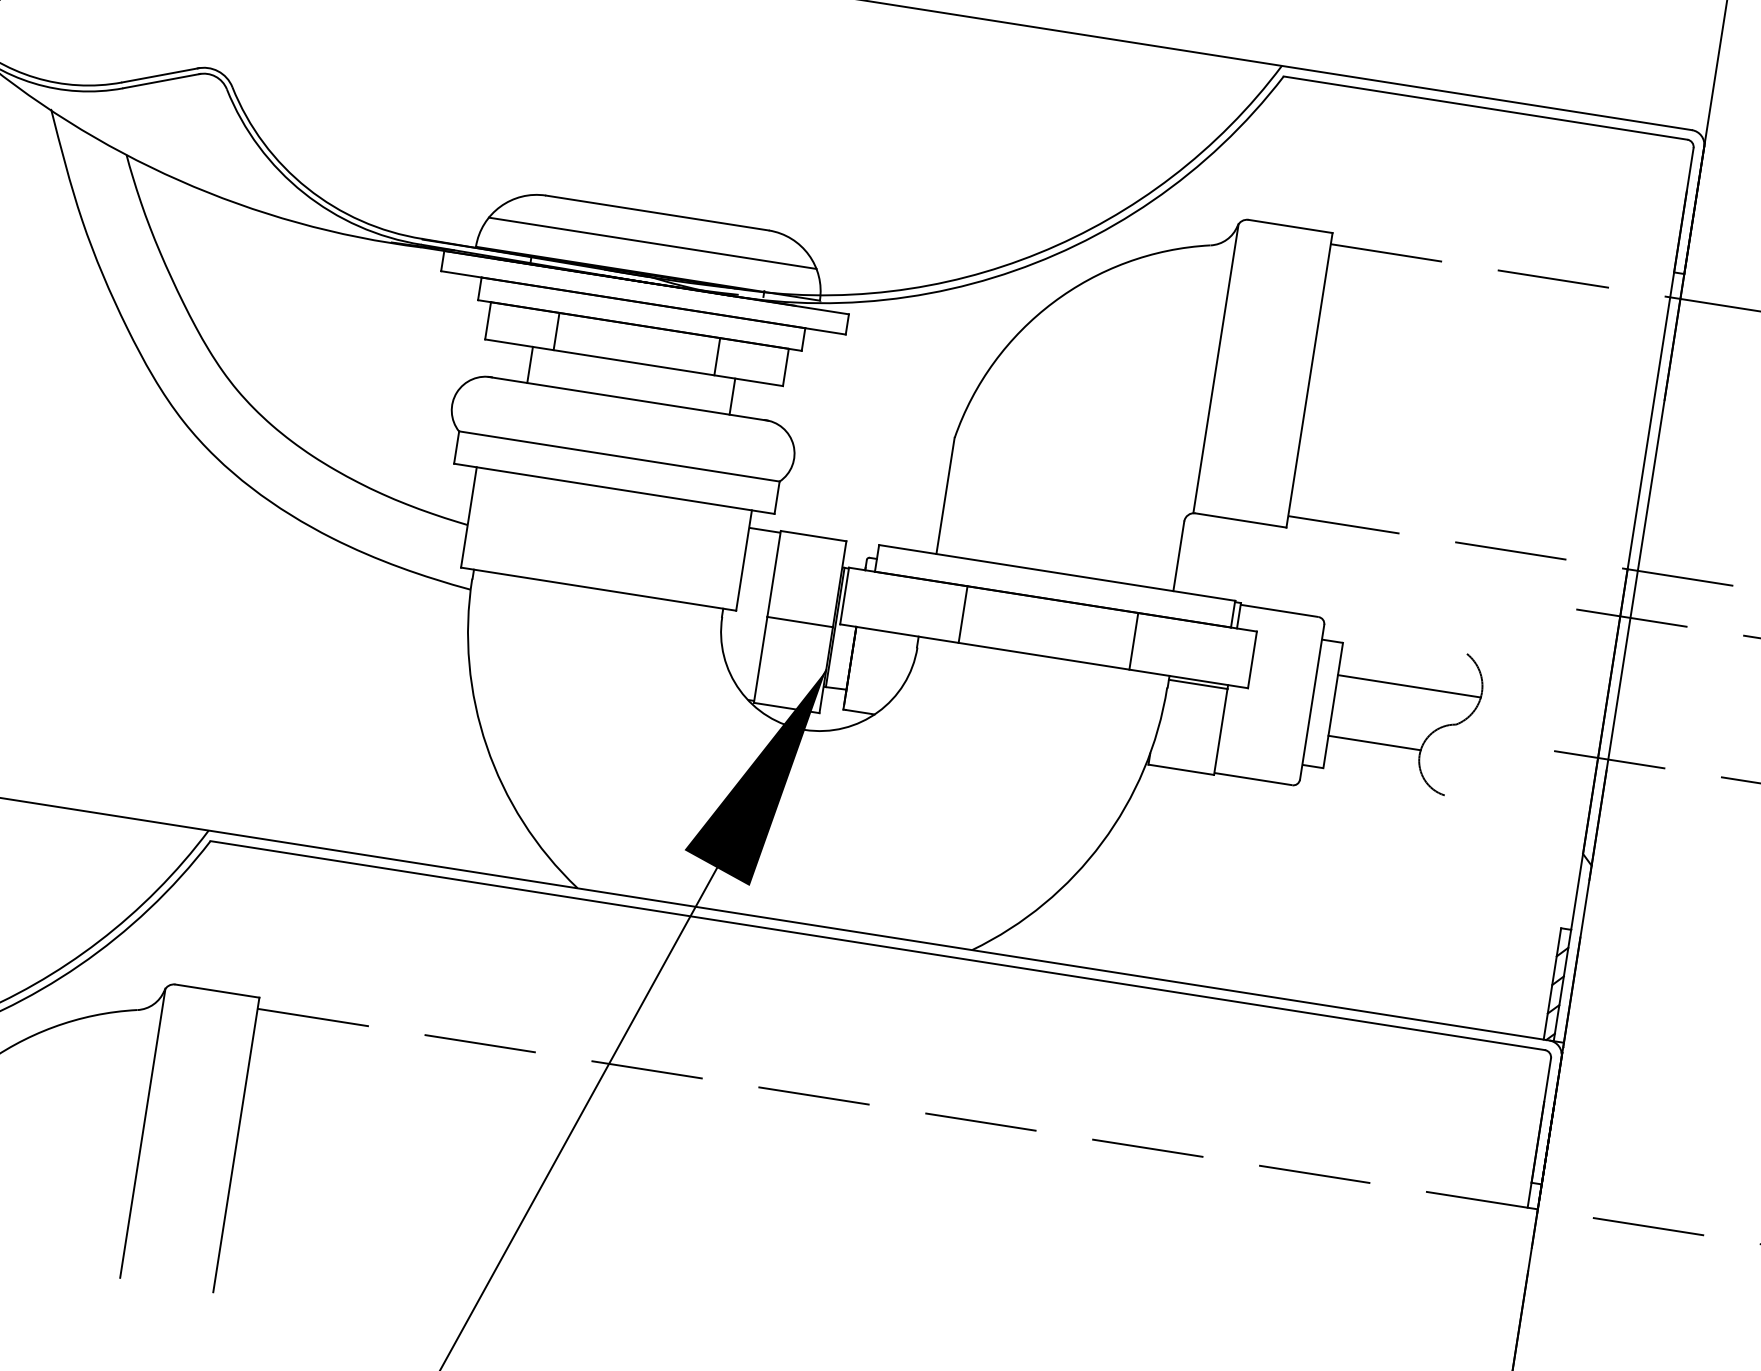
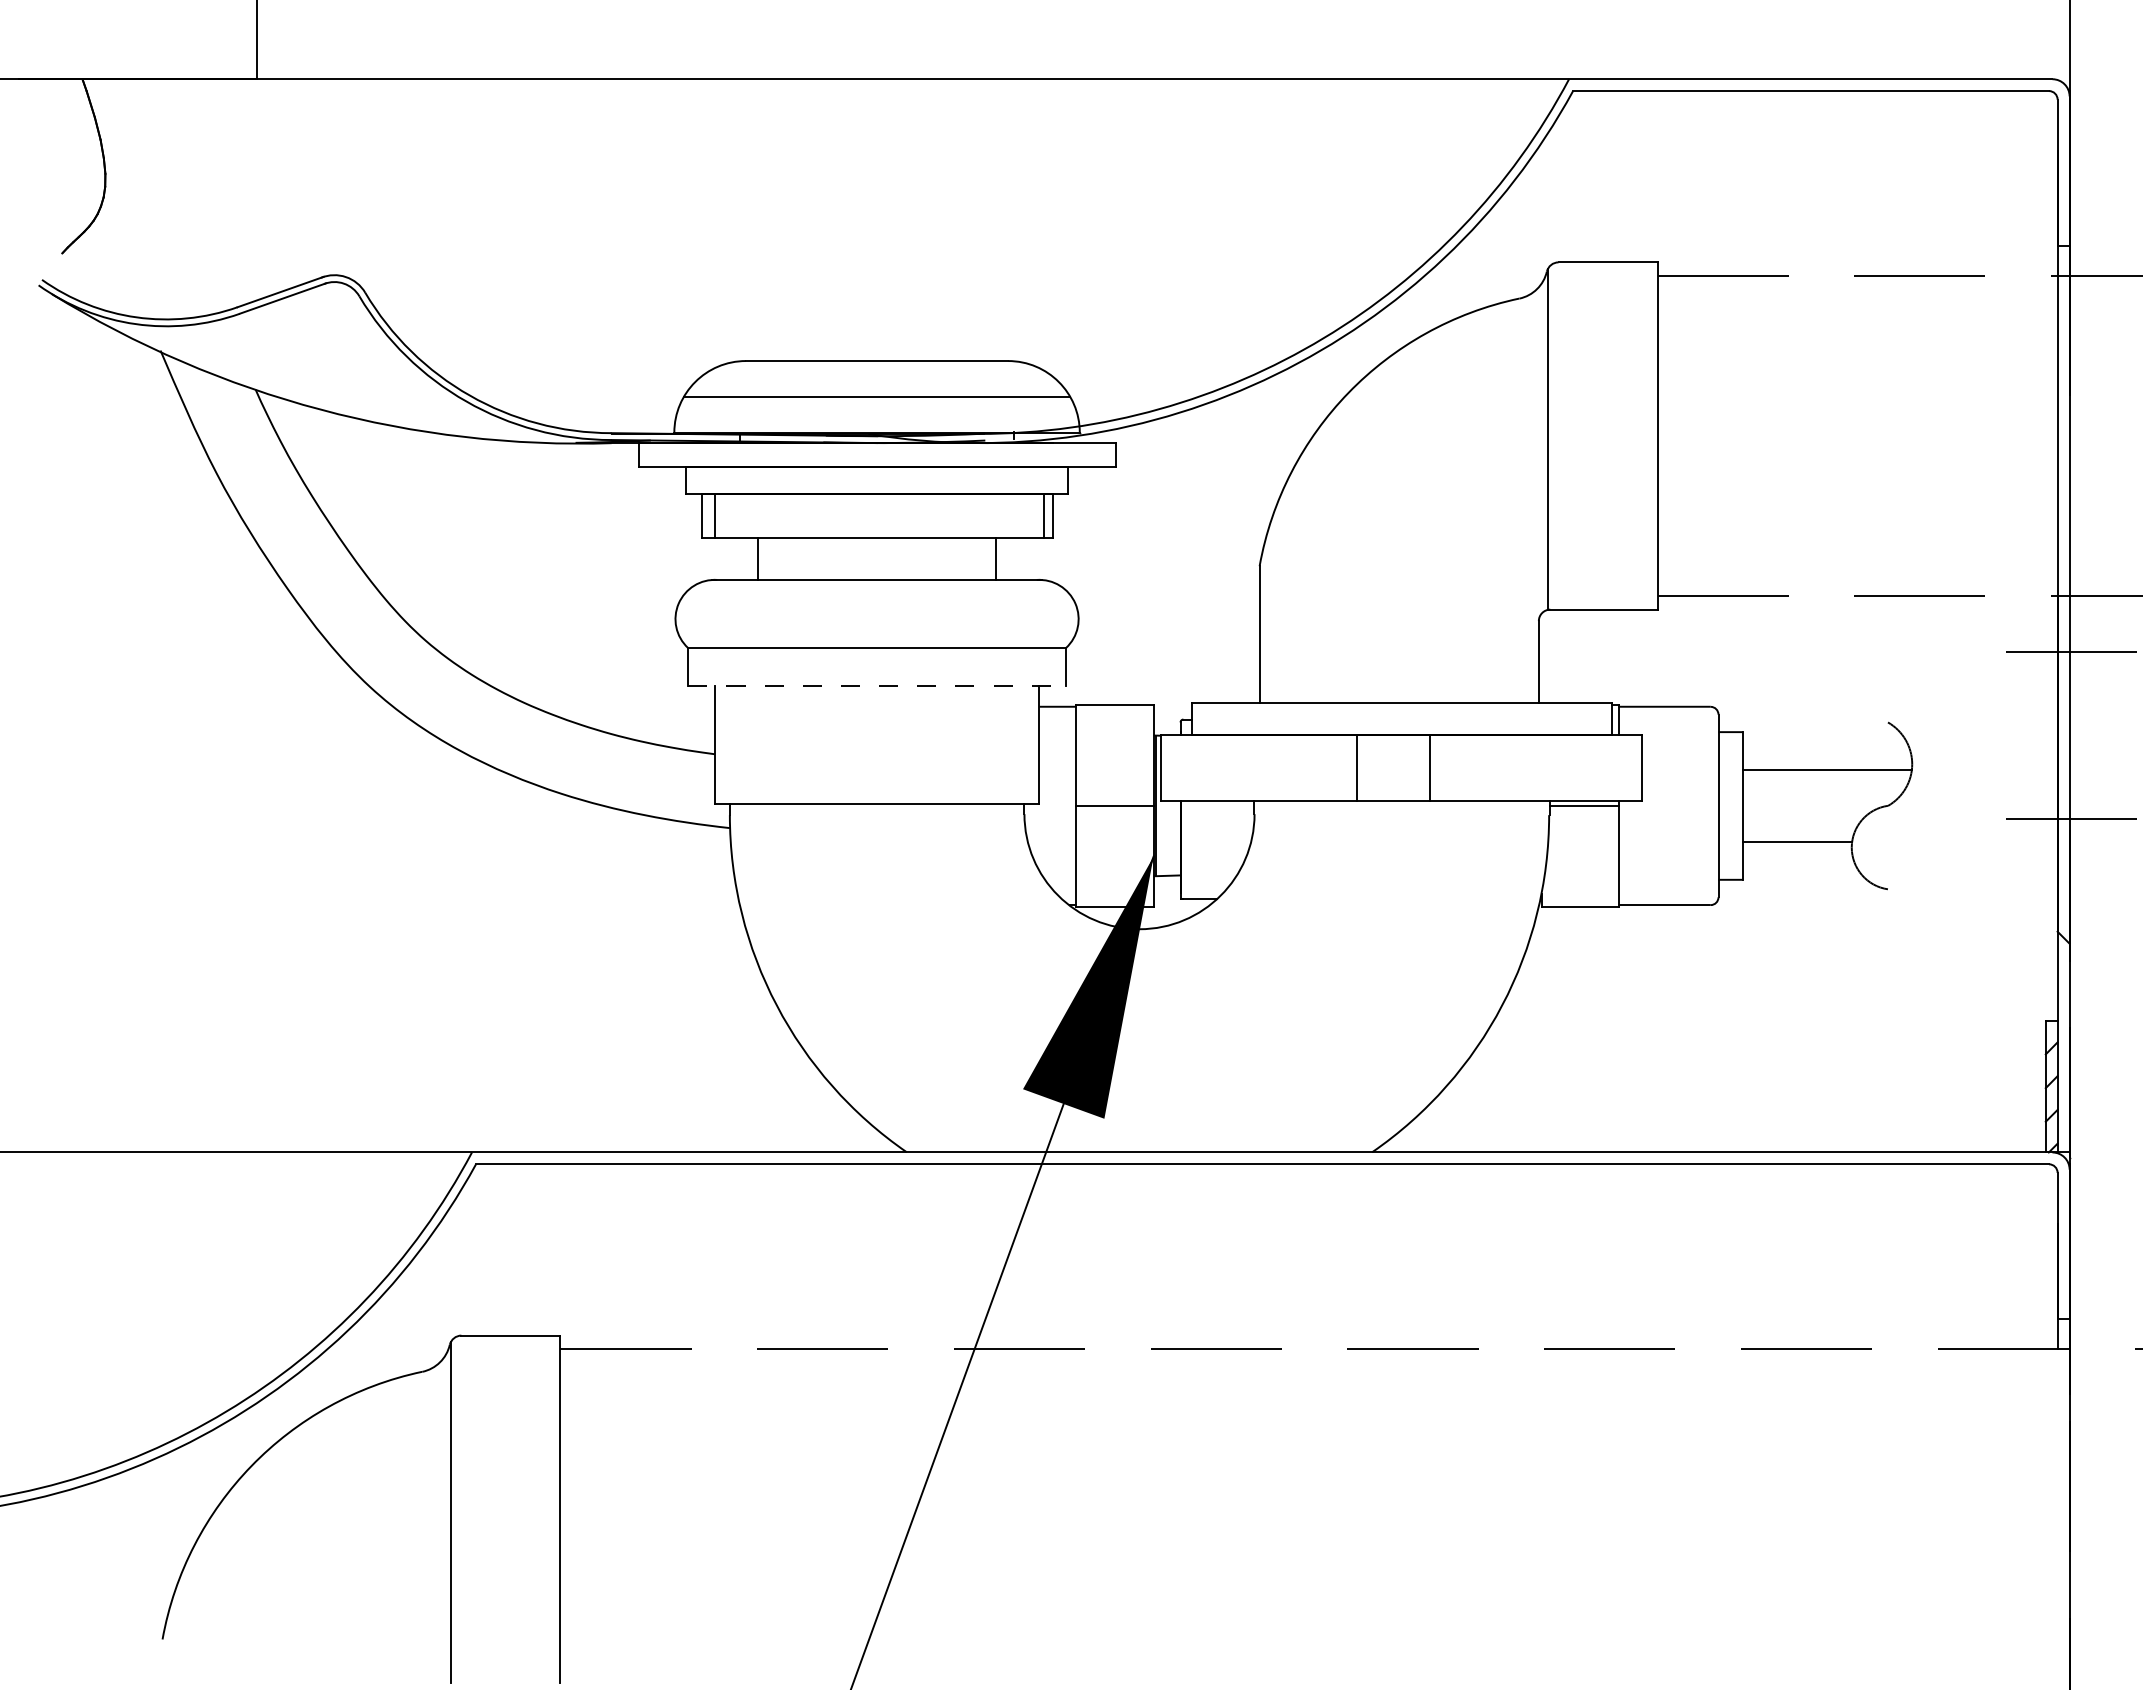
line: (556, 331) -> (715, 515), moved
line: (717, 356) -> (1043, 515), moved
line: (614, 489) -> (877, 686), solid -> dashed
line: (963, 614) -> (1357, 767), moved
line: (1133, 640) -> (1430, 767), moved

